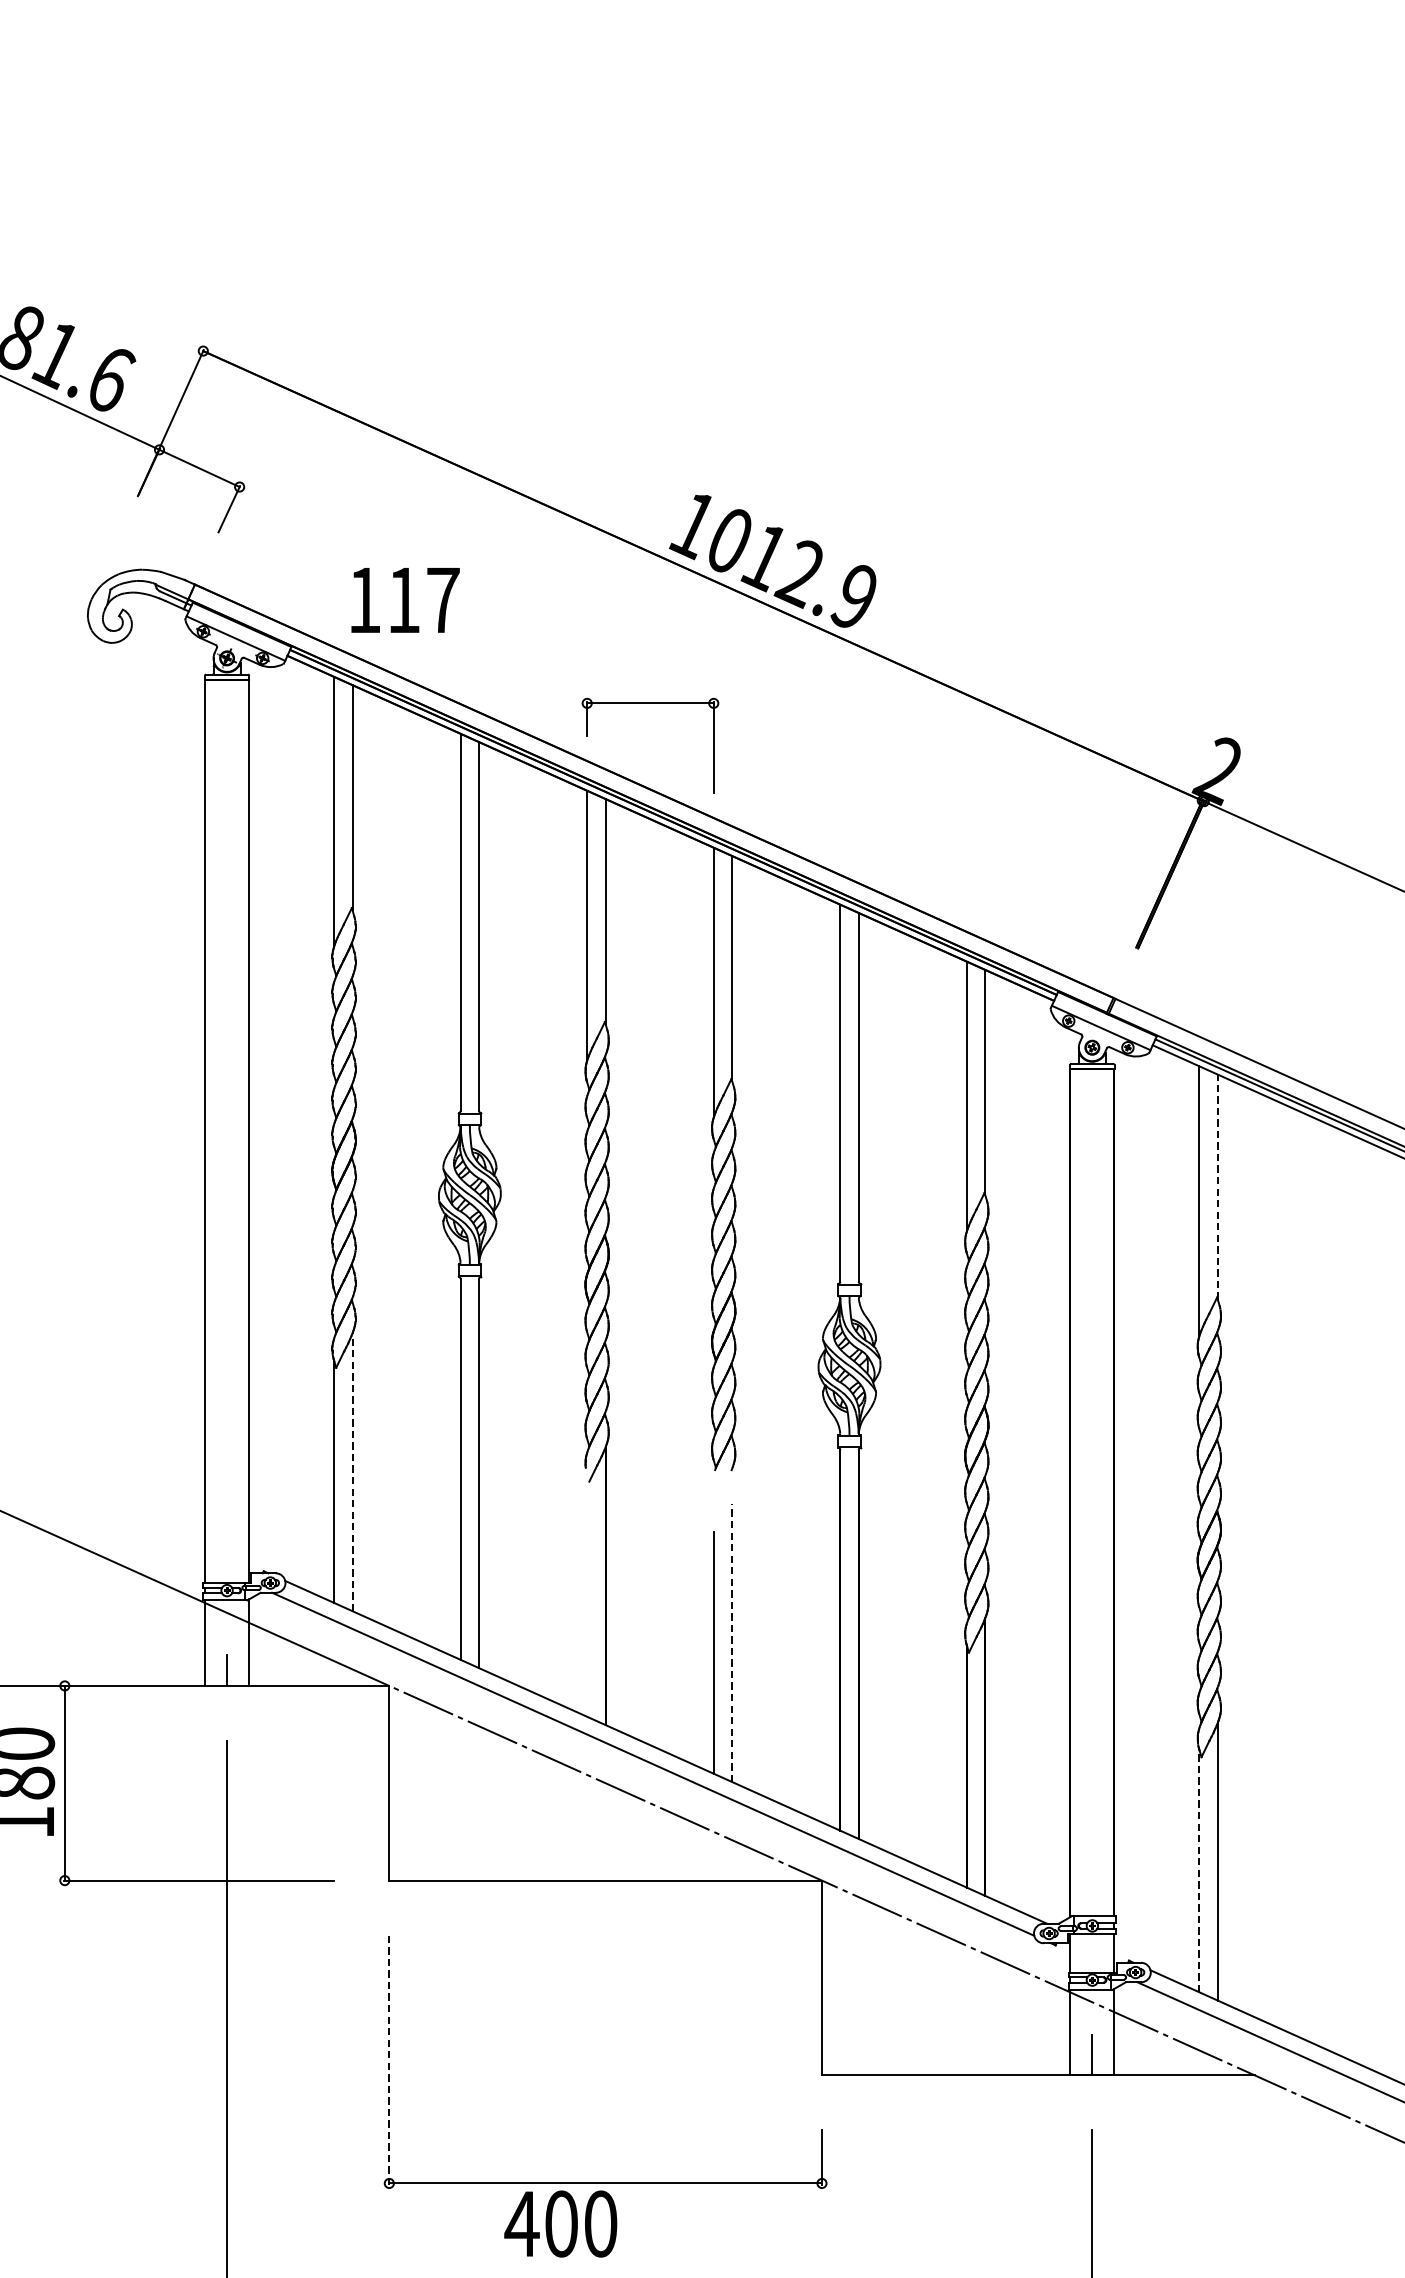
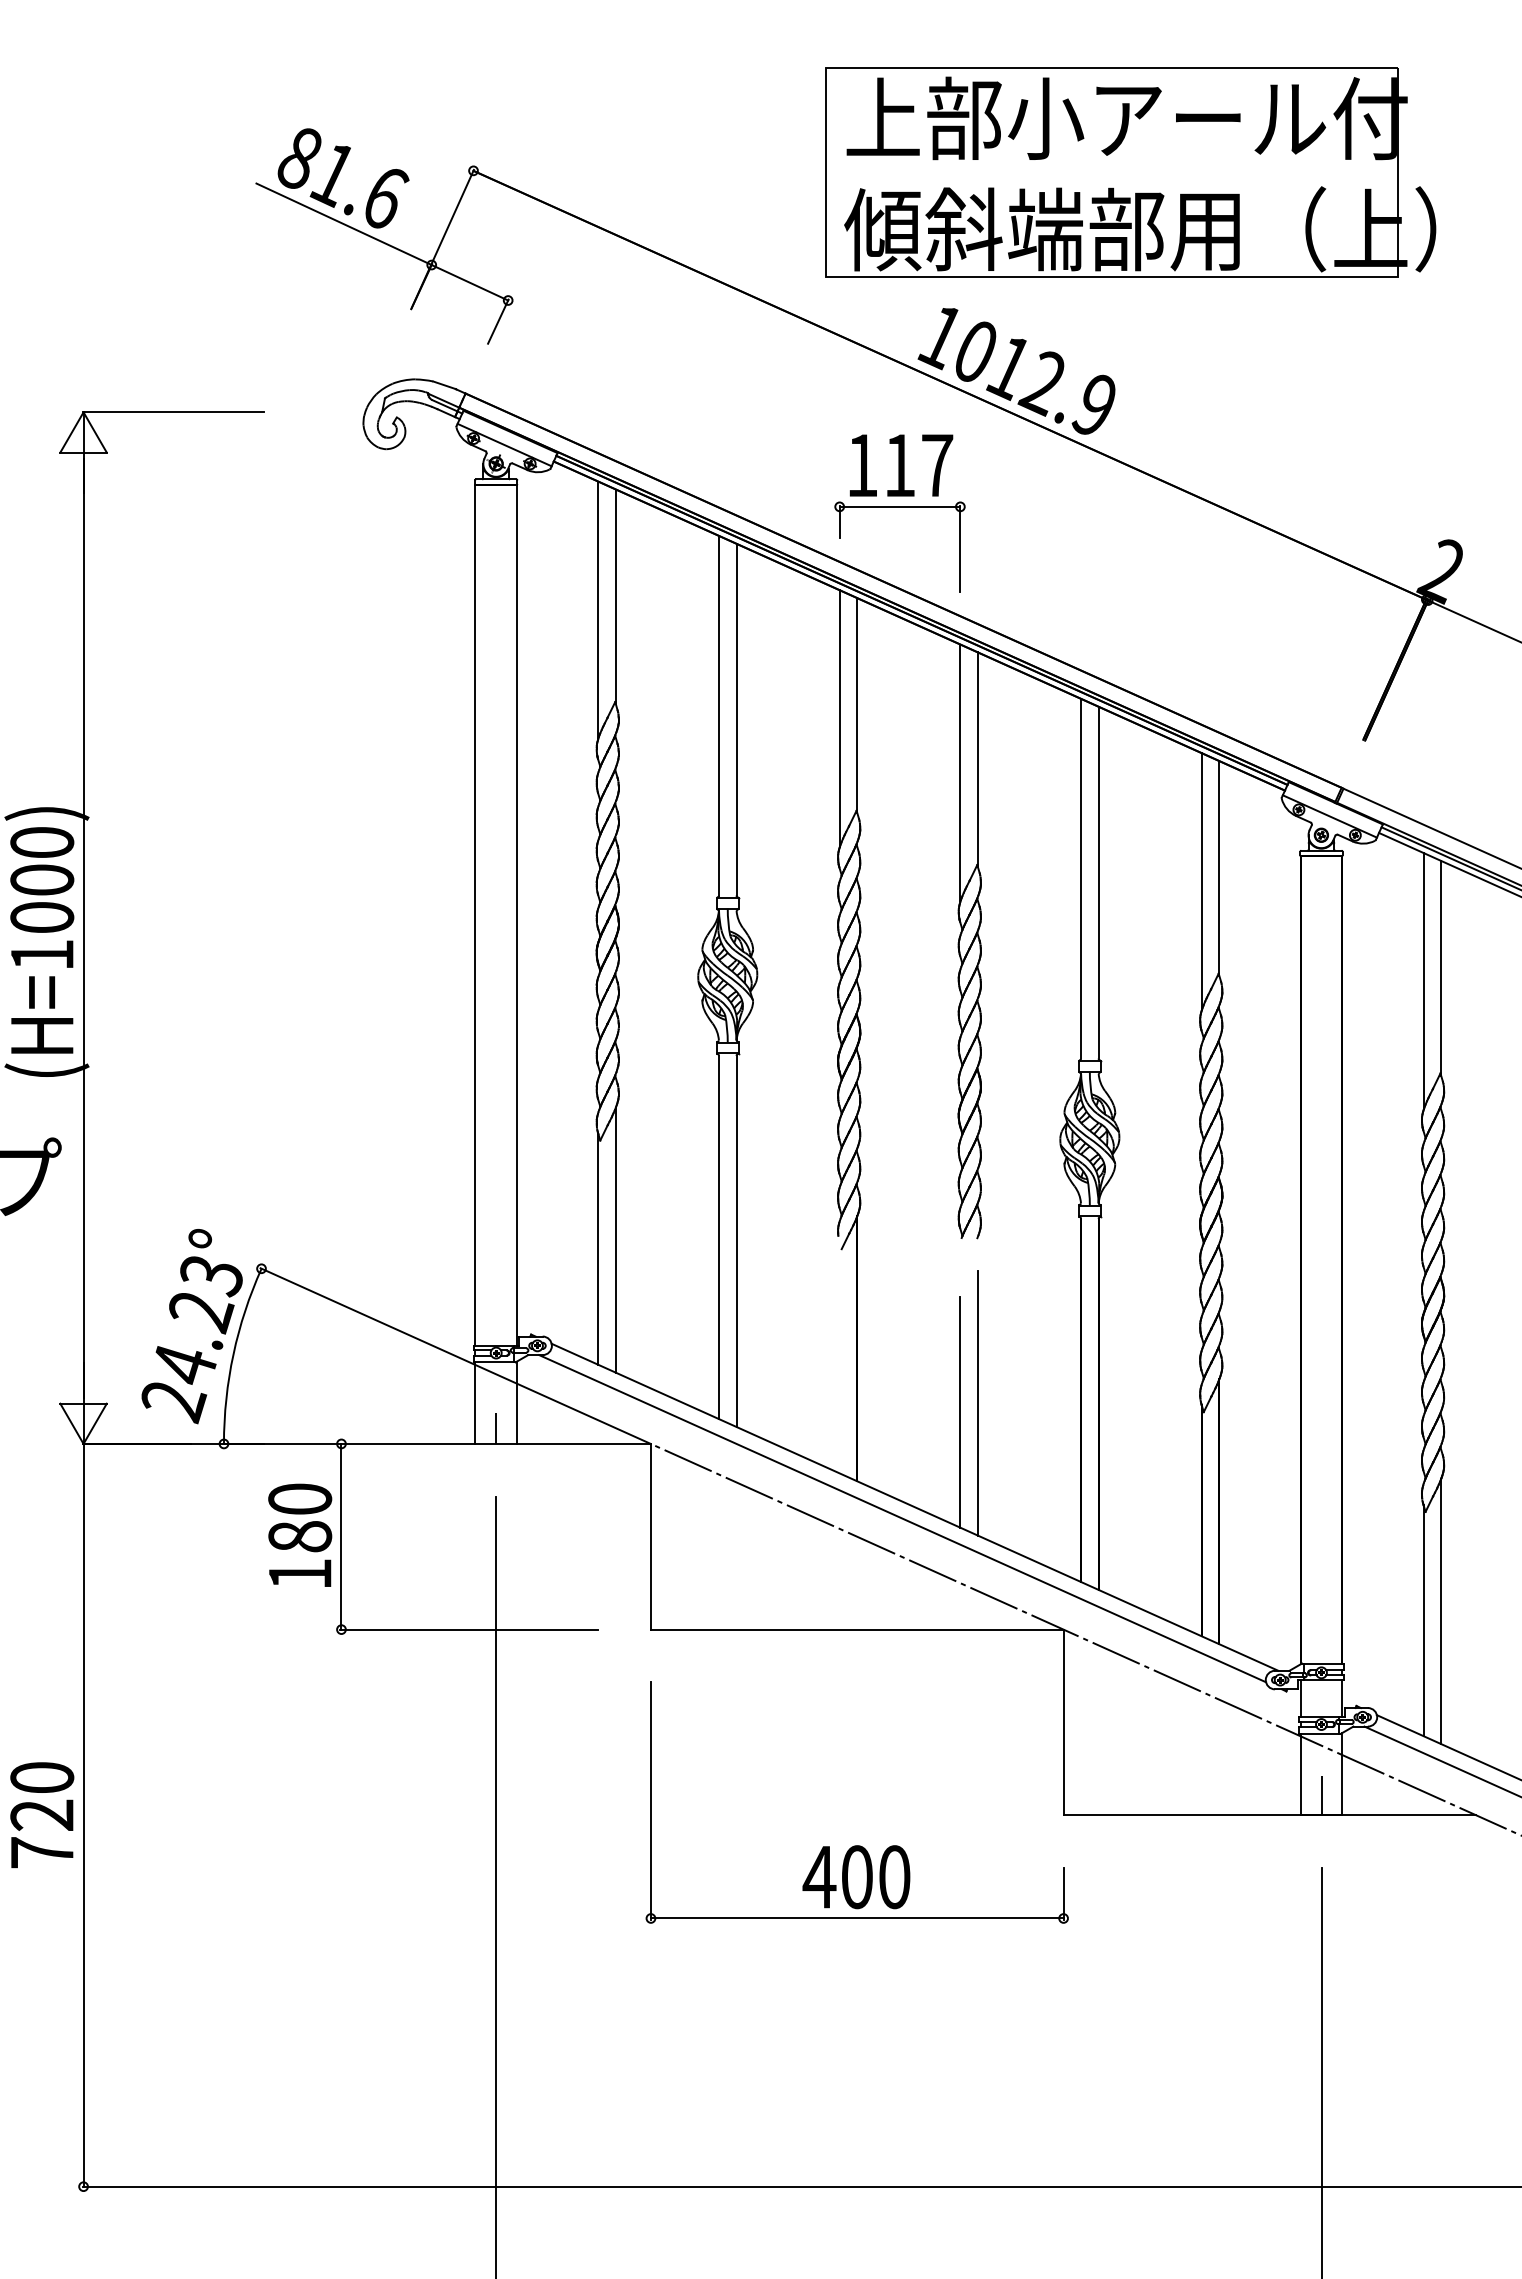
part: (892, 352) -> (1130, 172), added
text: (405, 600) -> (901, 465), moved
line: (1218, 1186) -> (1441, 967), dashed -> solid
line: (352, 1471) -> (615, 1239), dashed -> solid
line: (731, 1642) -> (977, 1402), dashed -> solid
line: (1199, 1871) -> (1423, 1620), dashed -> solid
line: (388, 2059) -> (650, 1800), dashed -> solid
text: (560, 2224) -> (856, 1877), moved

